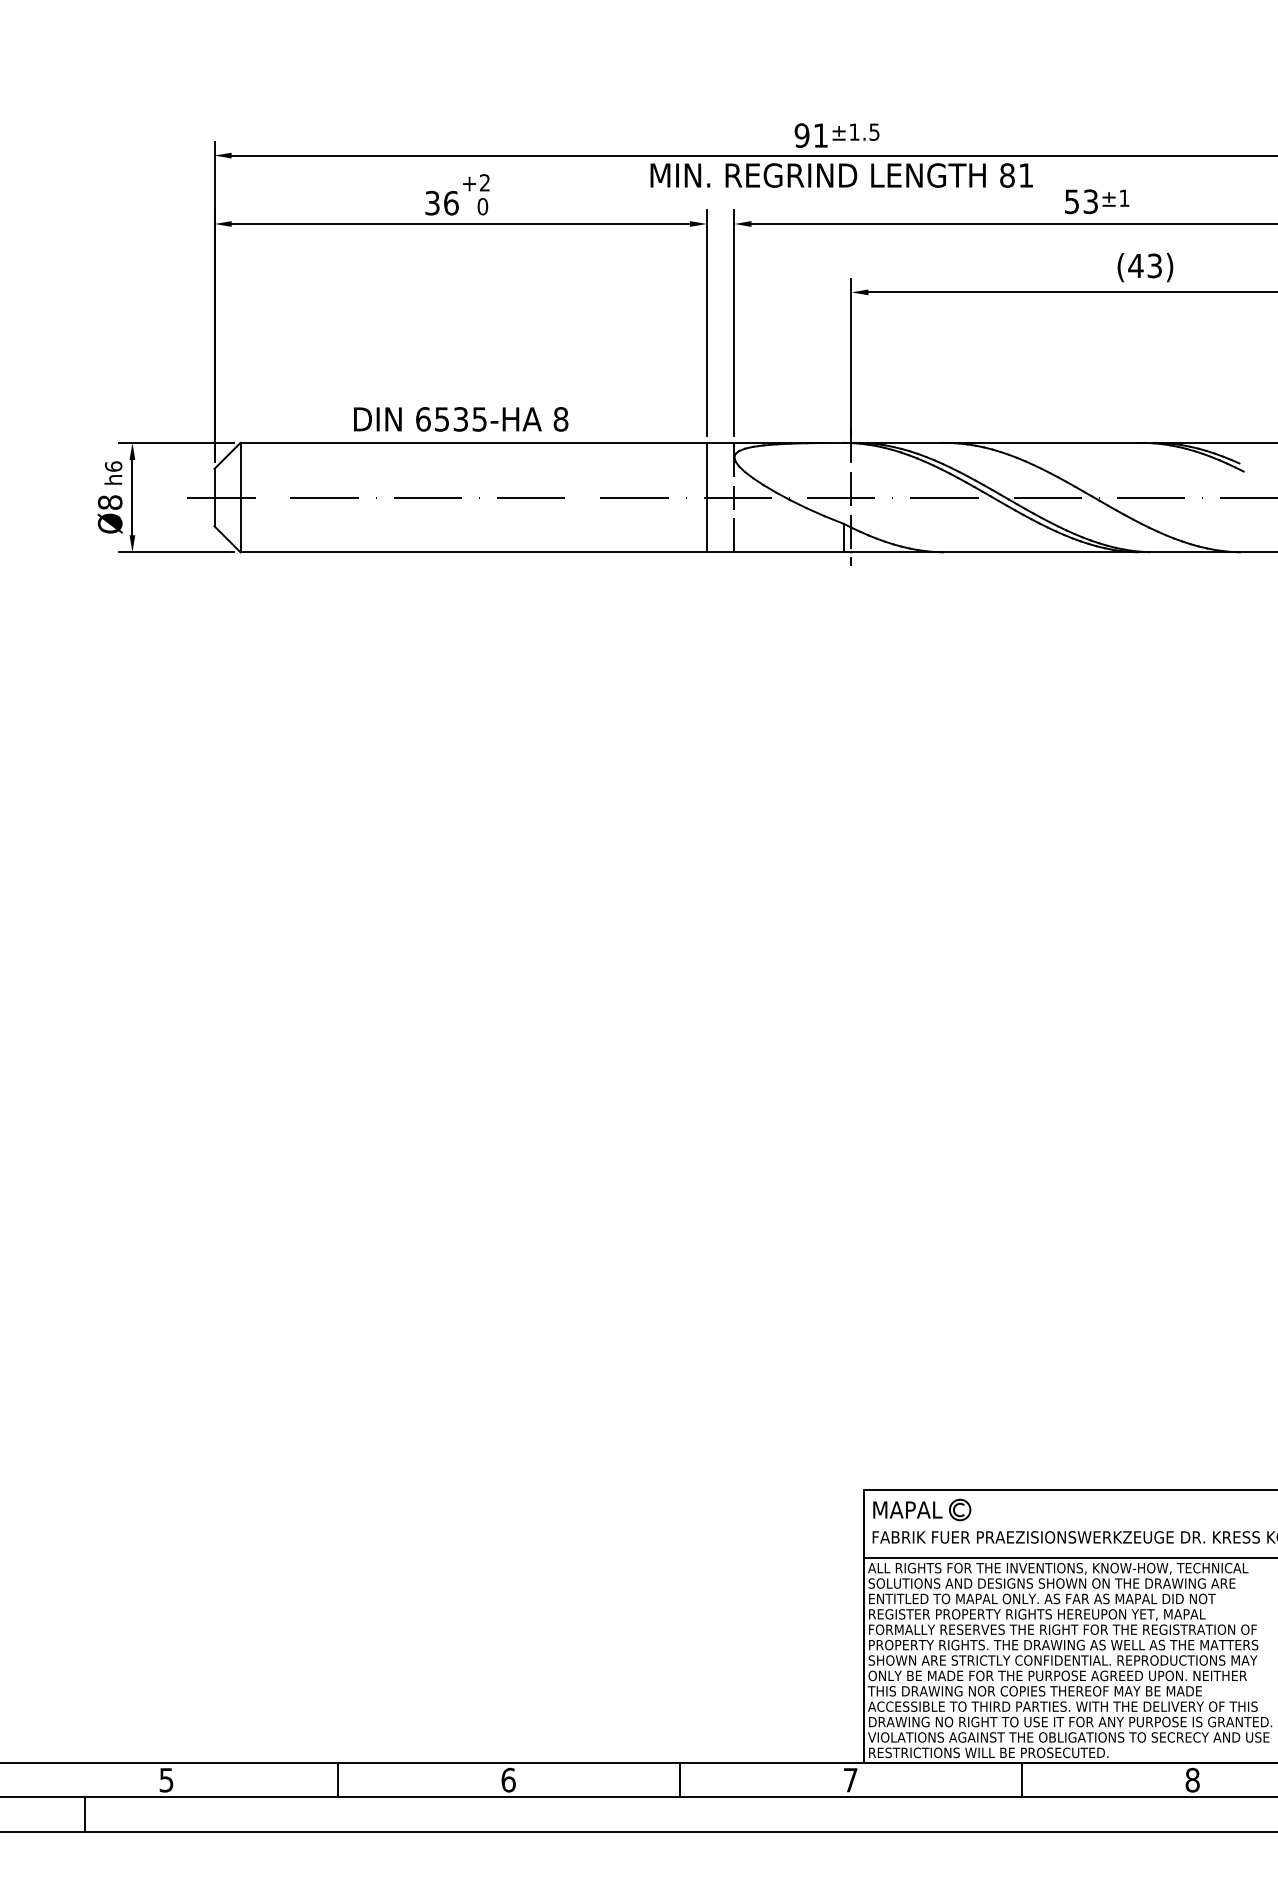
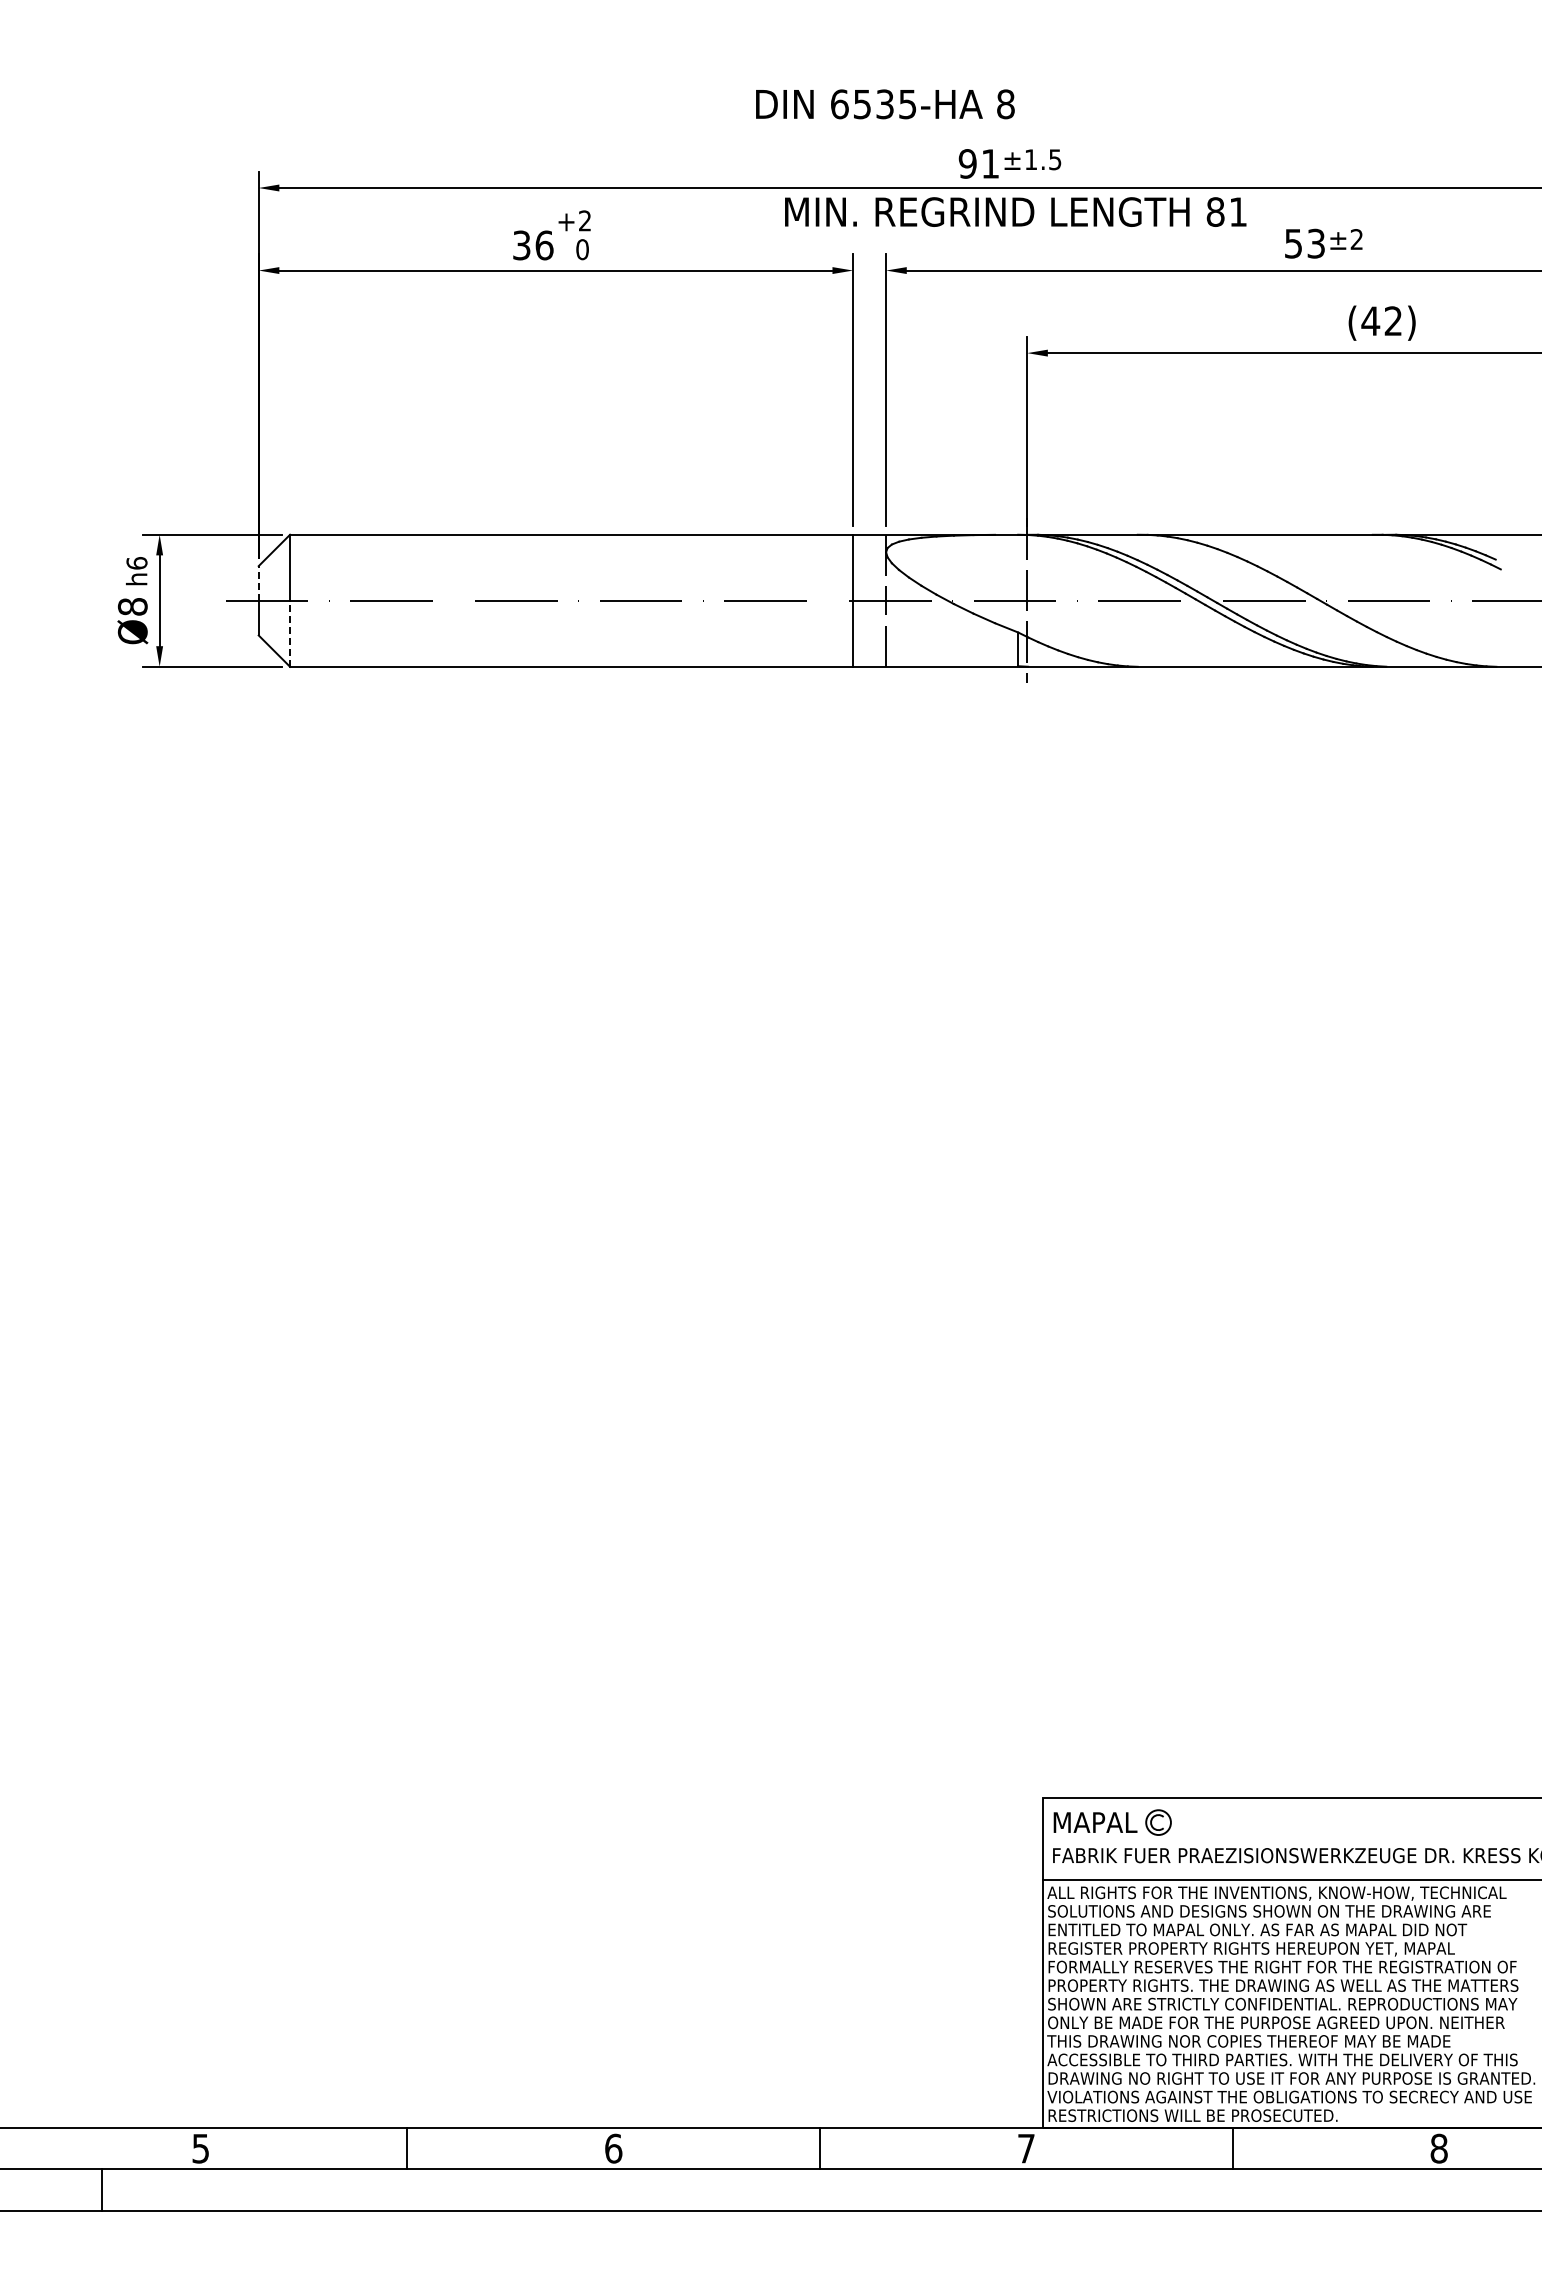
text: (1124, 198) -> (1356, 239), ±1 -> ±2
text: (1153, 266) -> (1392, 321), (43) -> (42)
text: (461, 419) -> (885, 104), moved
line: (214, 482) -> (258, 582), solid -> dashed
line: (240, 524) -> (290, 633), solid -> dashed

